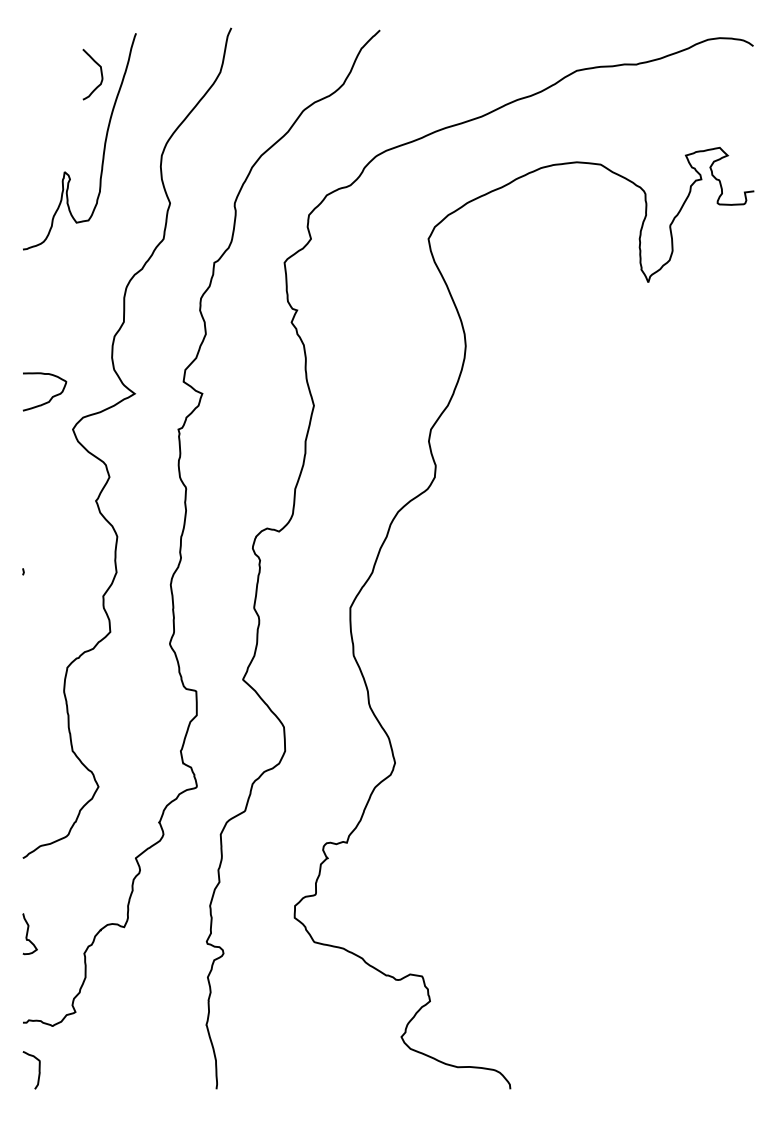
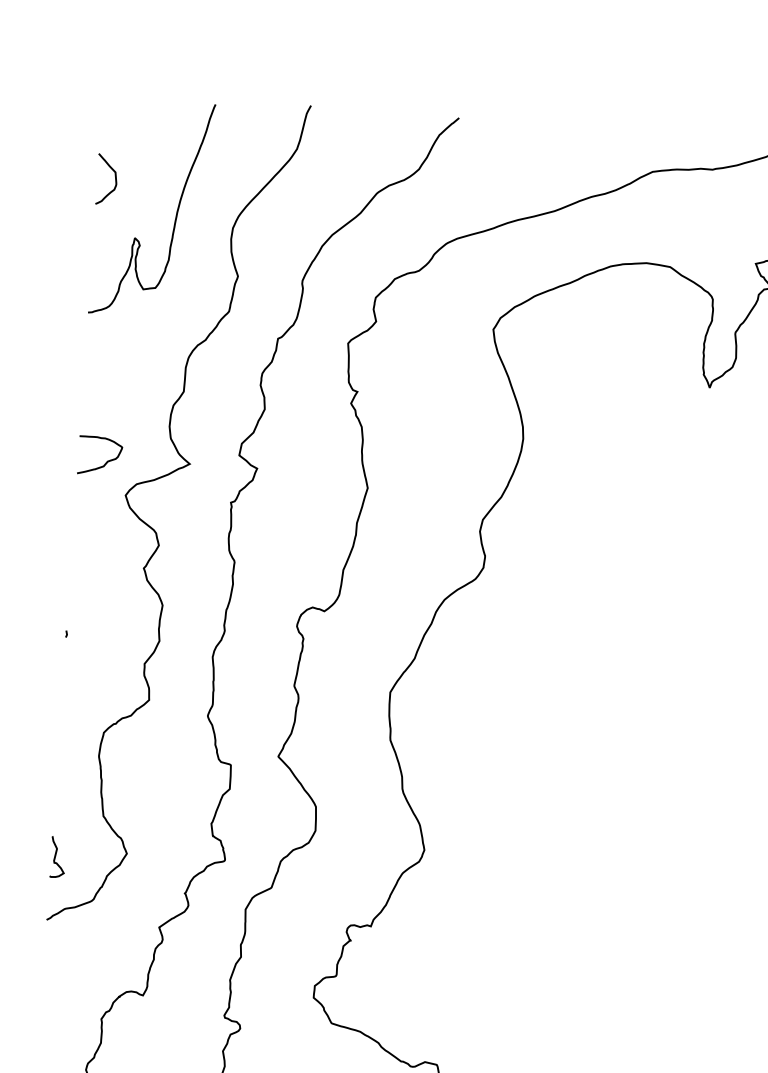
curve: (100, 73) -> (114, 178), moved
curve: (28, 933) -> (56, 856), moved

